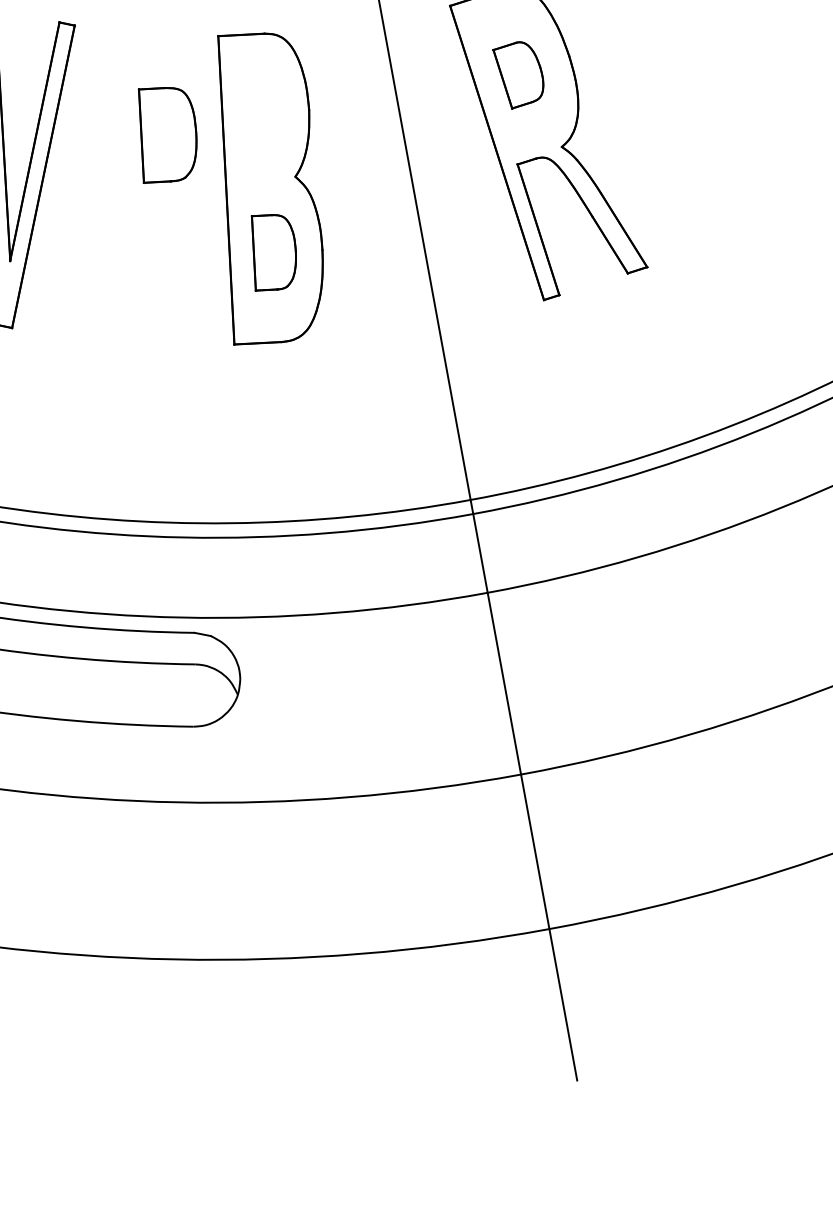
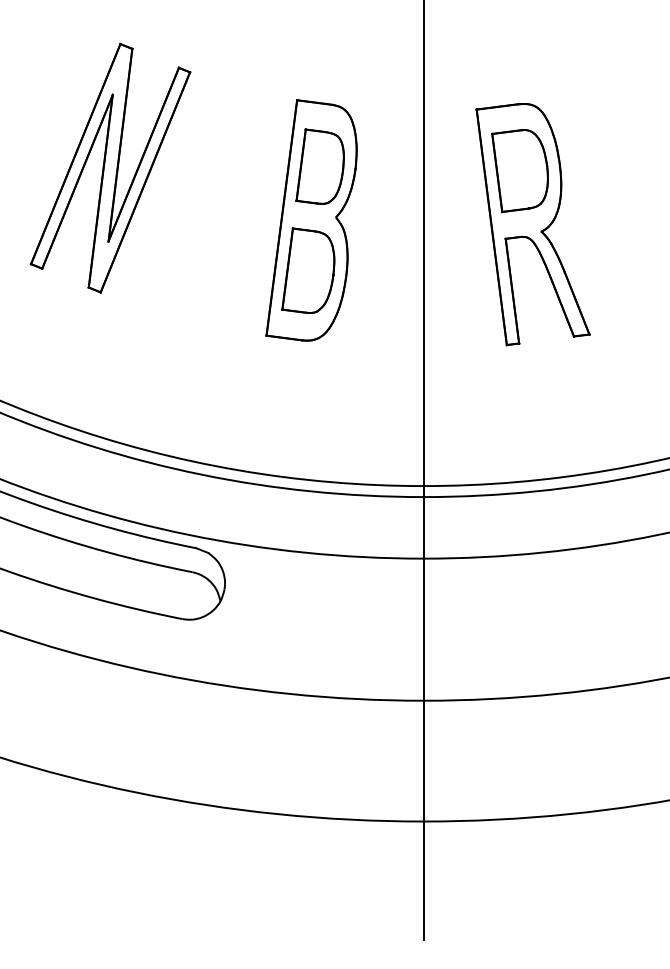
part: (519, 75) -> (519, 171), size x1.67
part: (165, 133) -> (319, 166), moved
part: (272, 251) -> (308, 270), size x1.43

